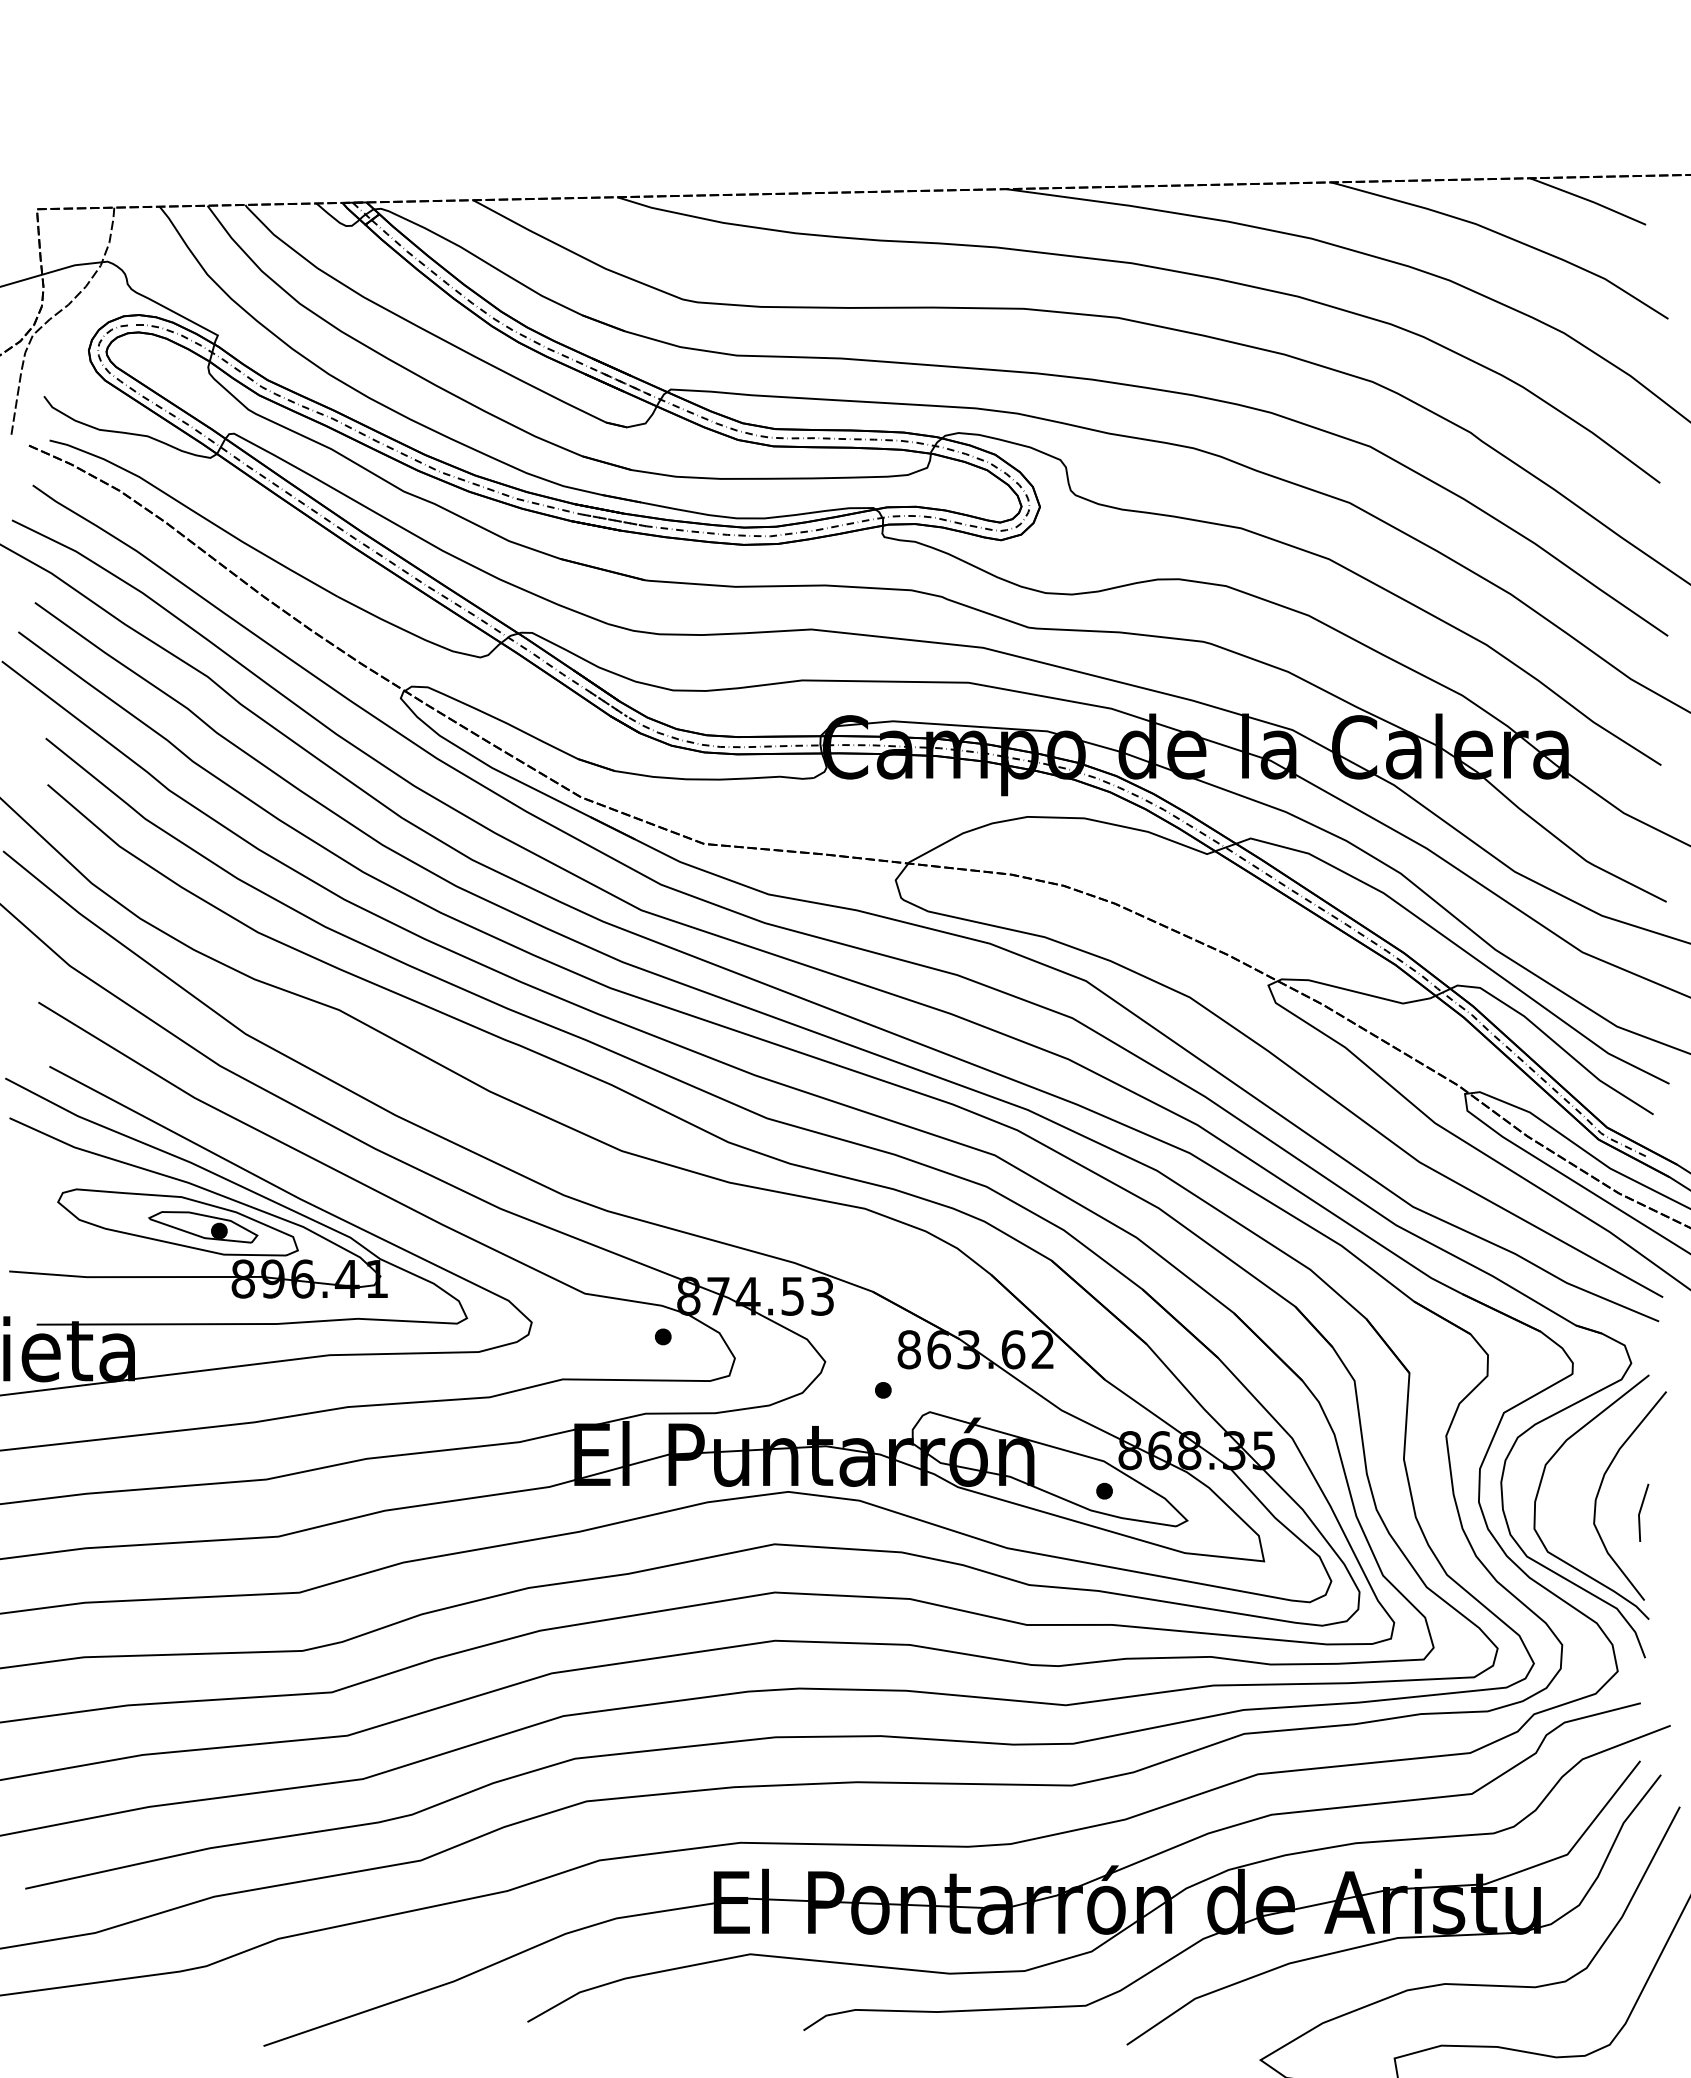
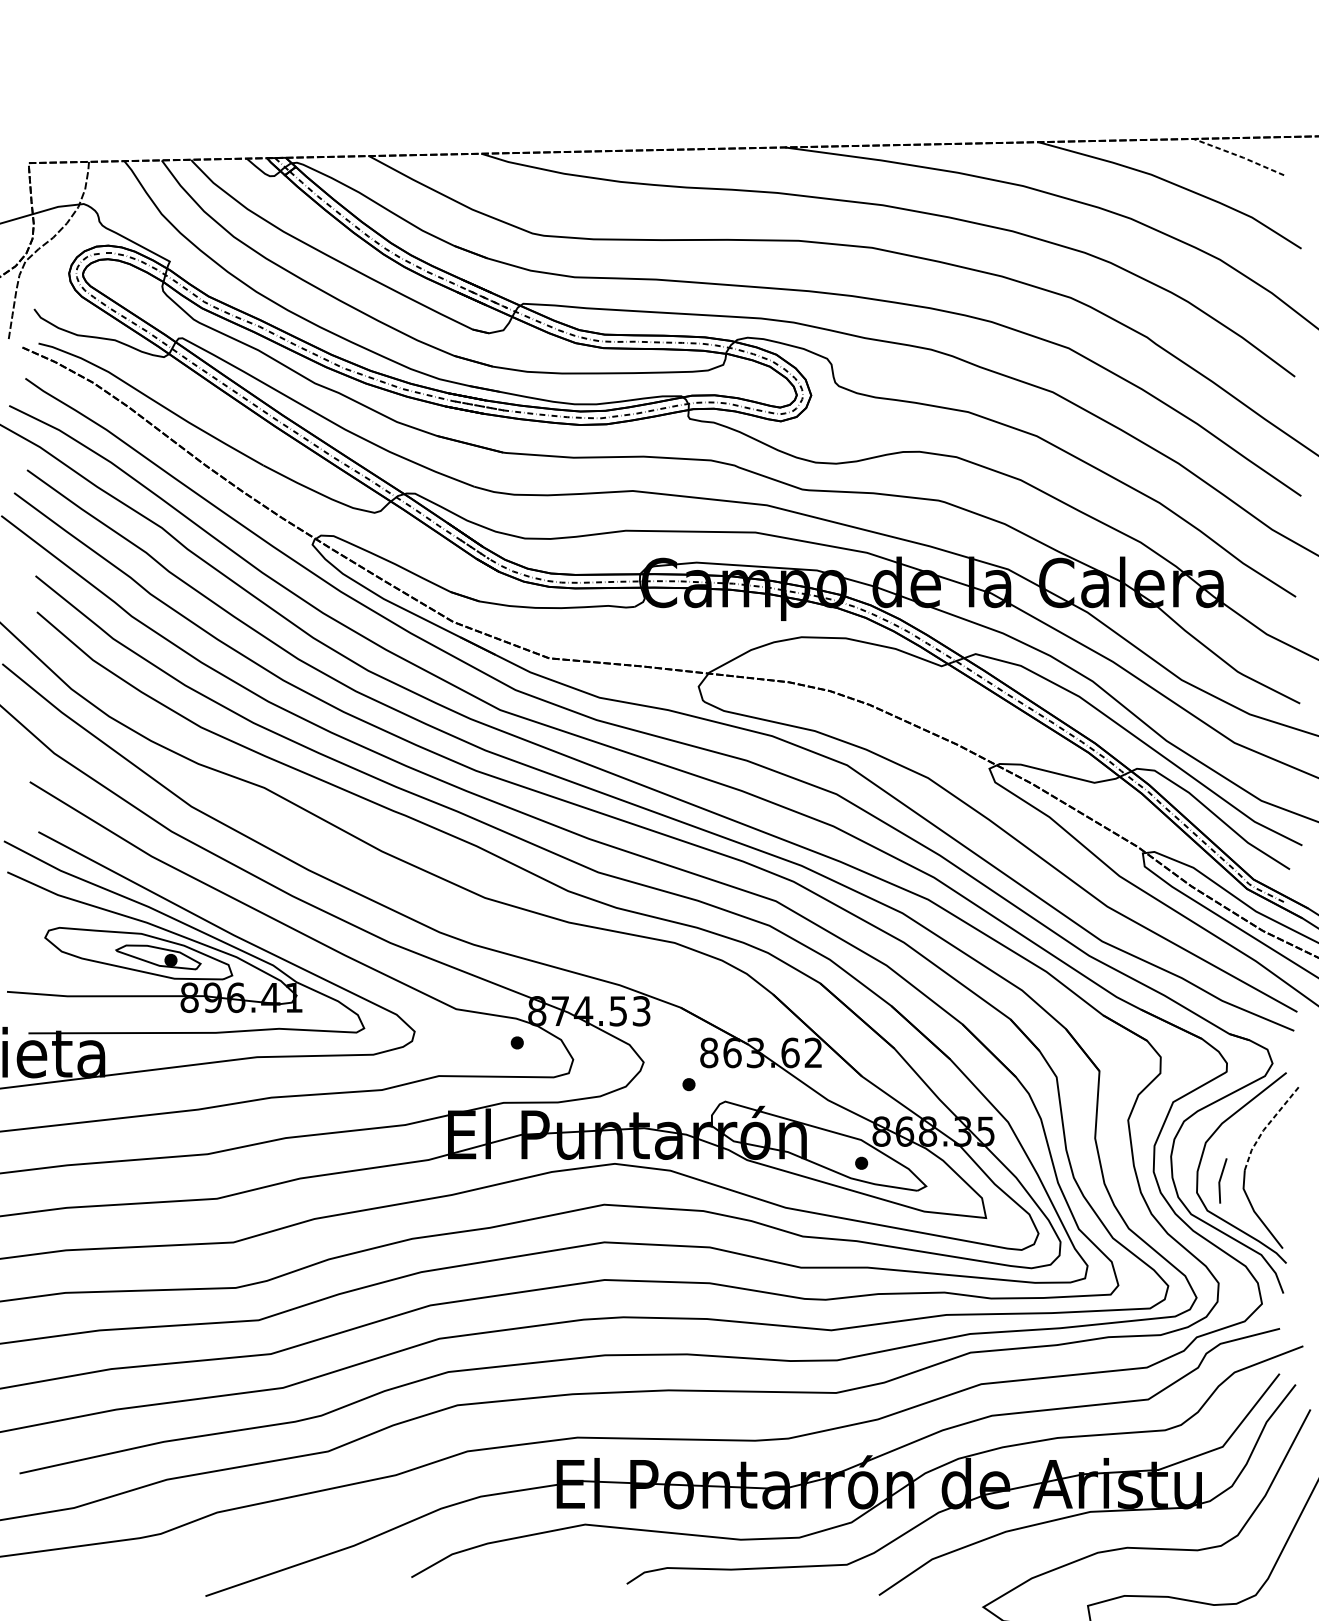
line: (1588, 200) -> (1239, 156), solid -> dashed
line: (1624, 1442) -> (1267, 1125), solid -> dashed
line: (1641, 1510) -> (1221, 1179), moved

